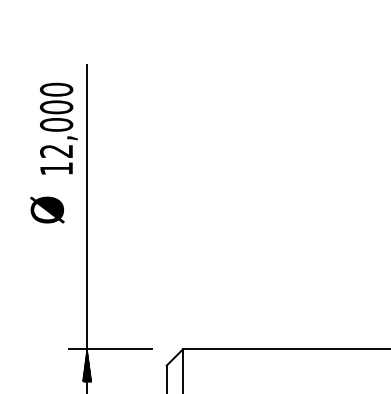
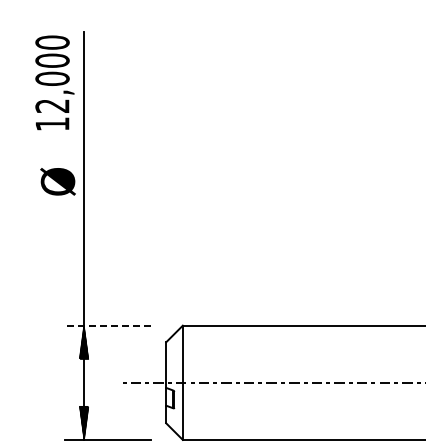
text: (58, 128) -> (54, 82), moved
text: (46, 209) -> (57, 181), moved
line: (109, 349) -> (107, 325), solid -> dashed

